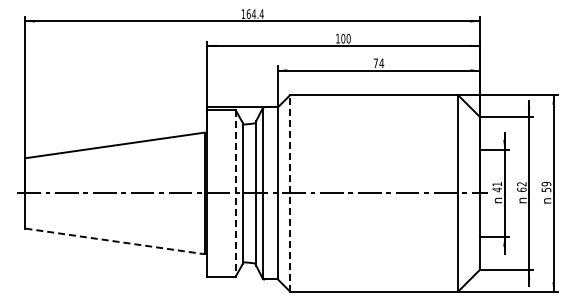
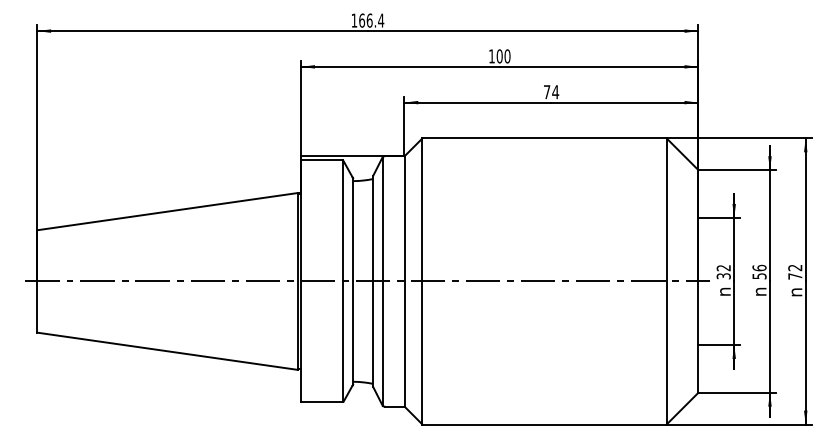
text: (253, 13) -> (369, 19), 164.4 -> 166.4
text: (521, 186) -> (758, 271), 62 -> 56
text: (546, 186) -> (795, 271), 59 -> 72
text: (497, 187) -> (724, 272), 41 -> 32
line: (290, 192) -> (422, 280), dashed -> solid
line: (235, 193) -> (342, 281), dashed -> solid
line: (115, 241) -> (168, 351), dashed -> solid

